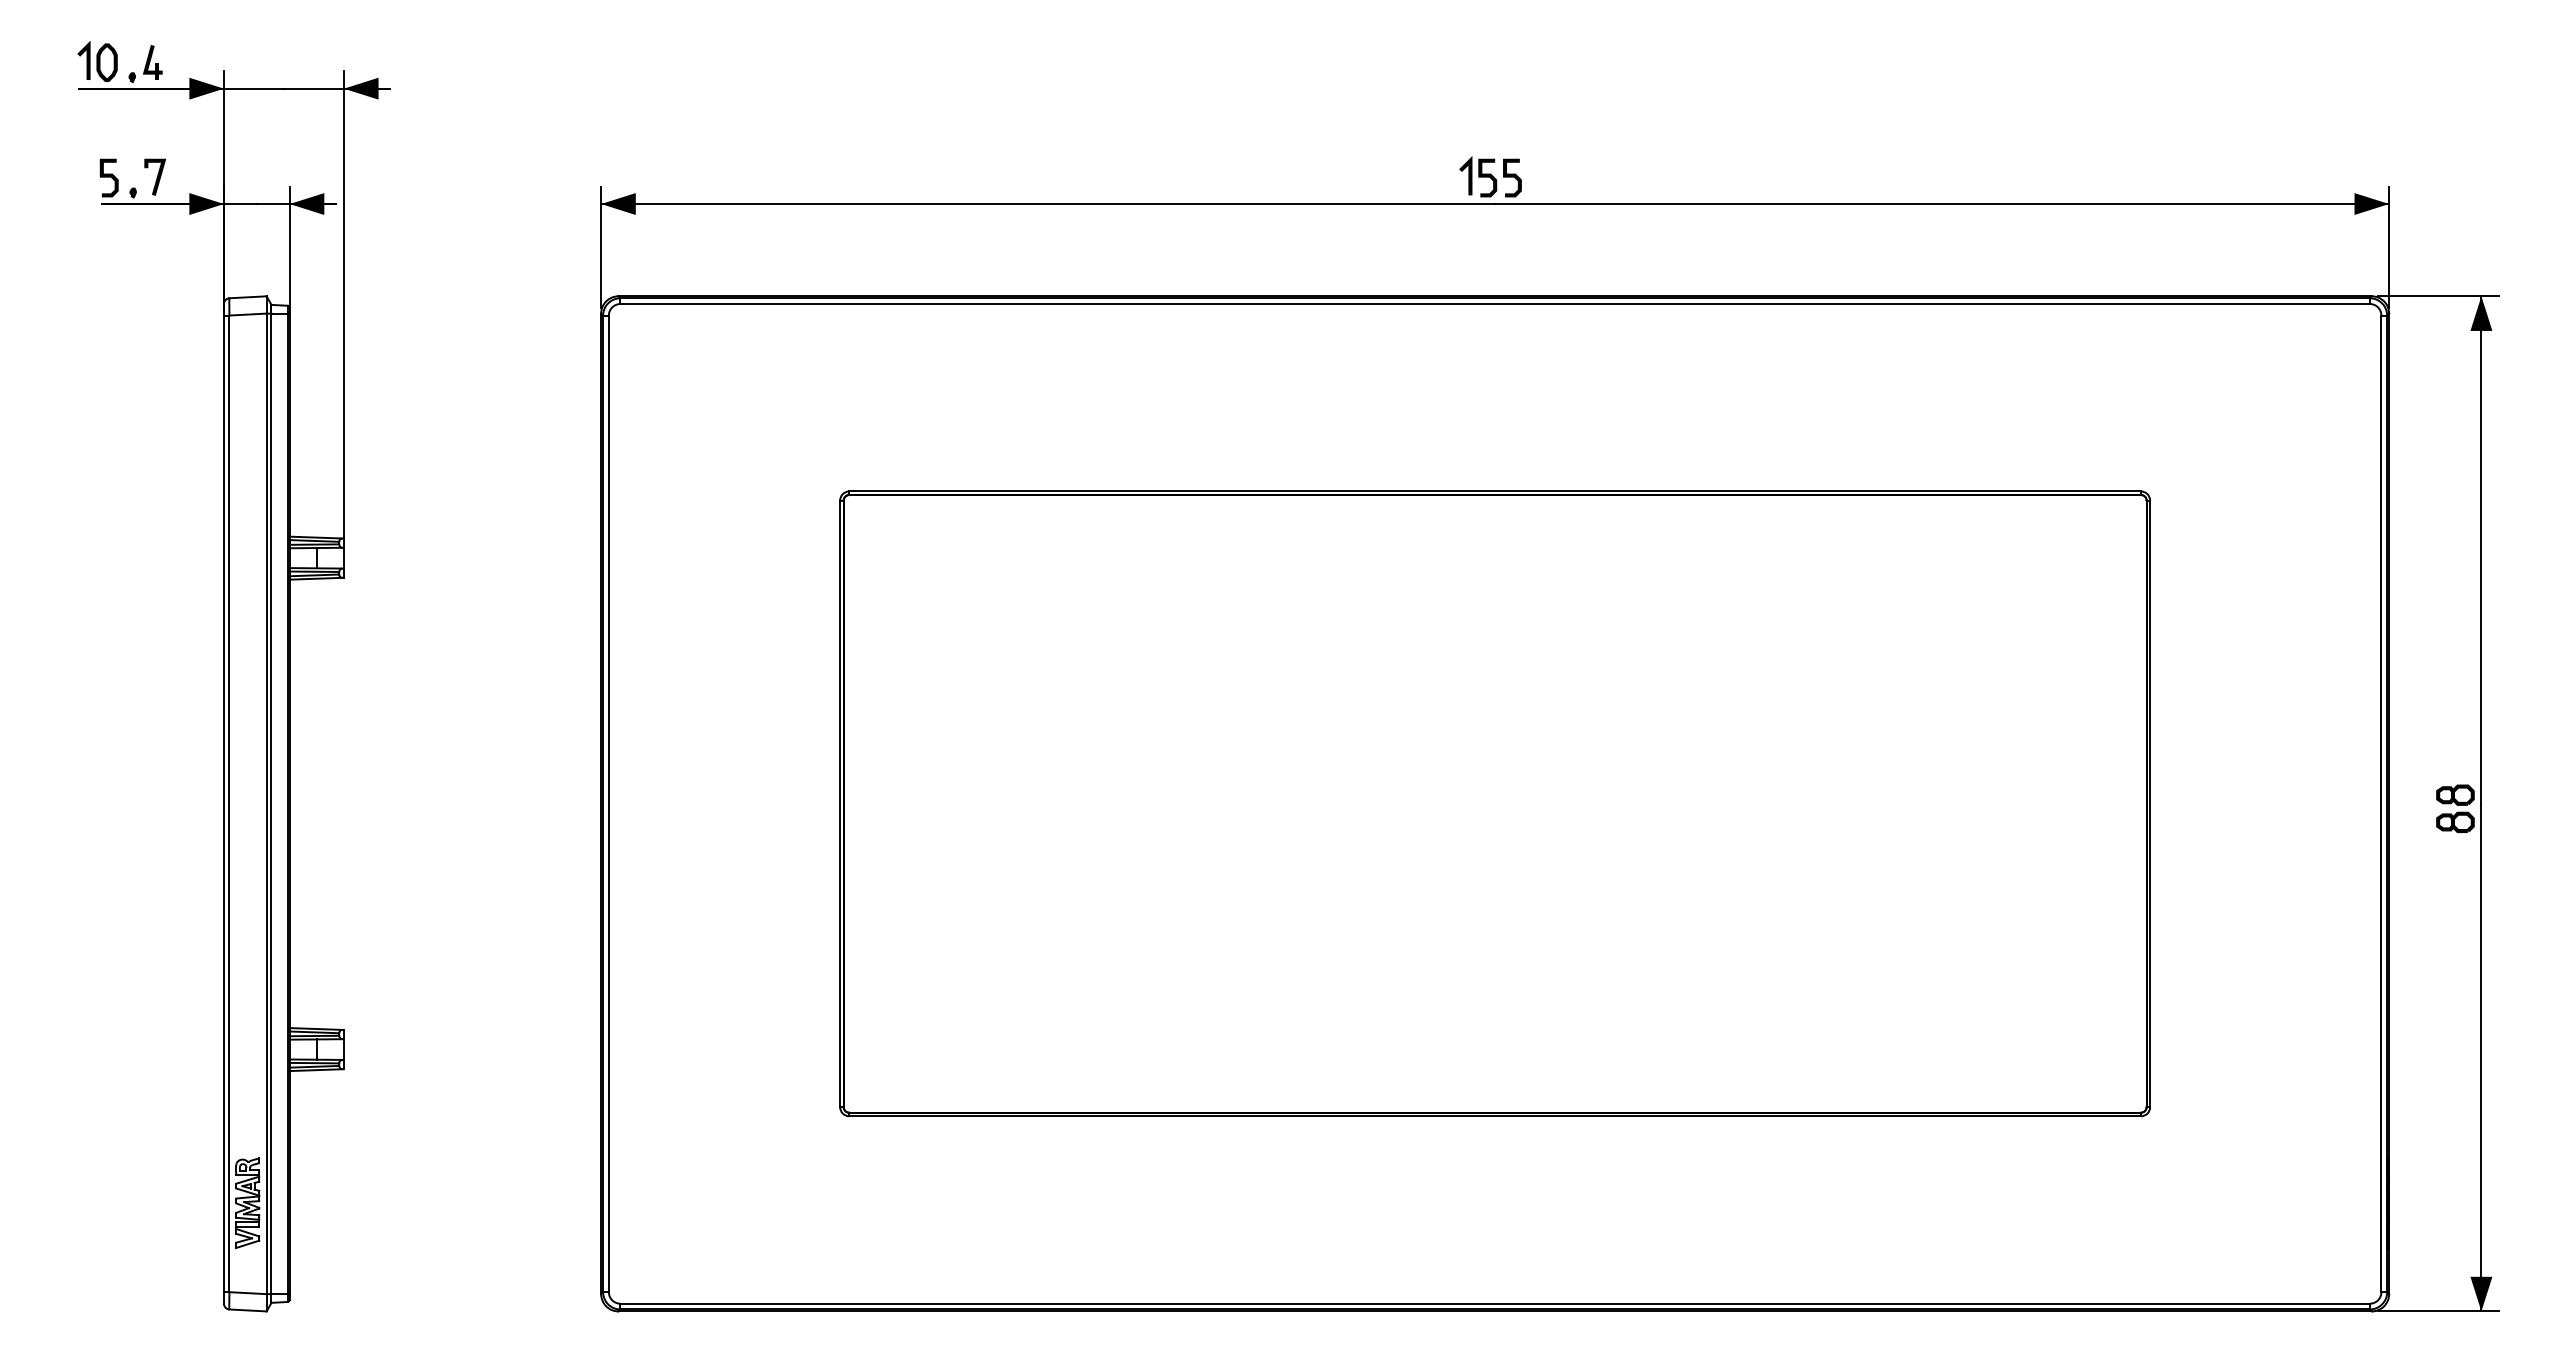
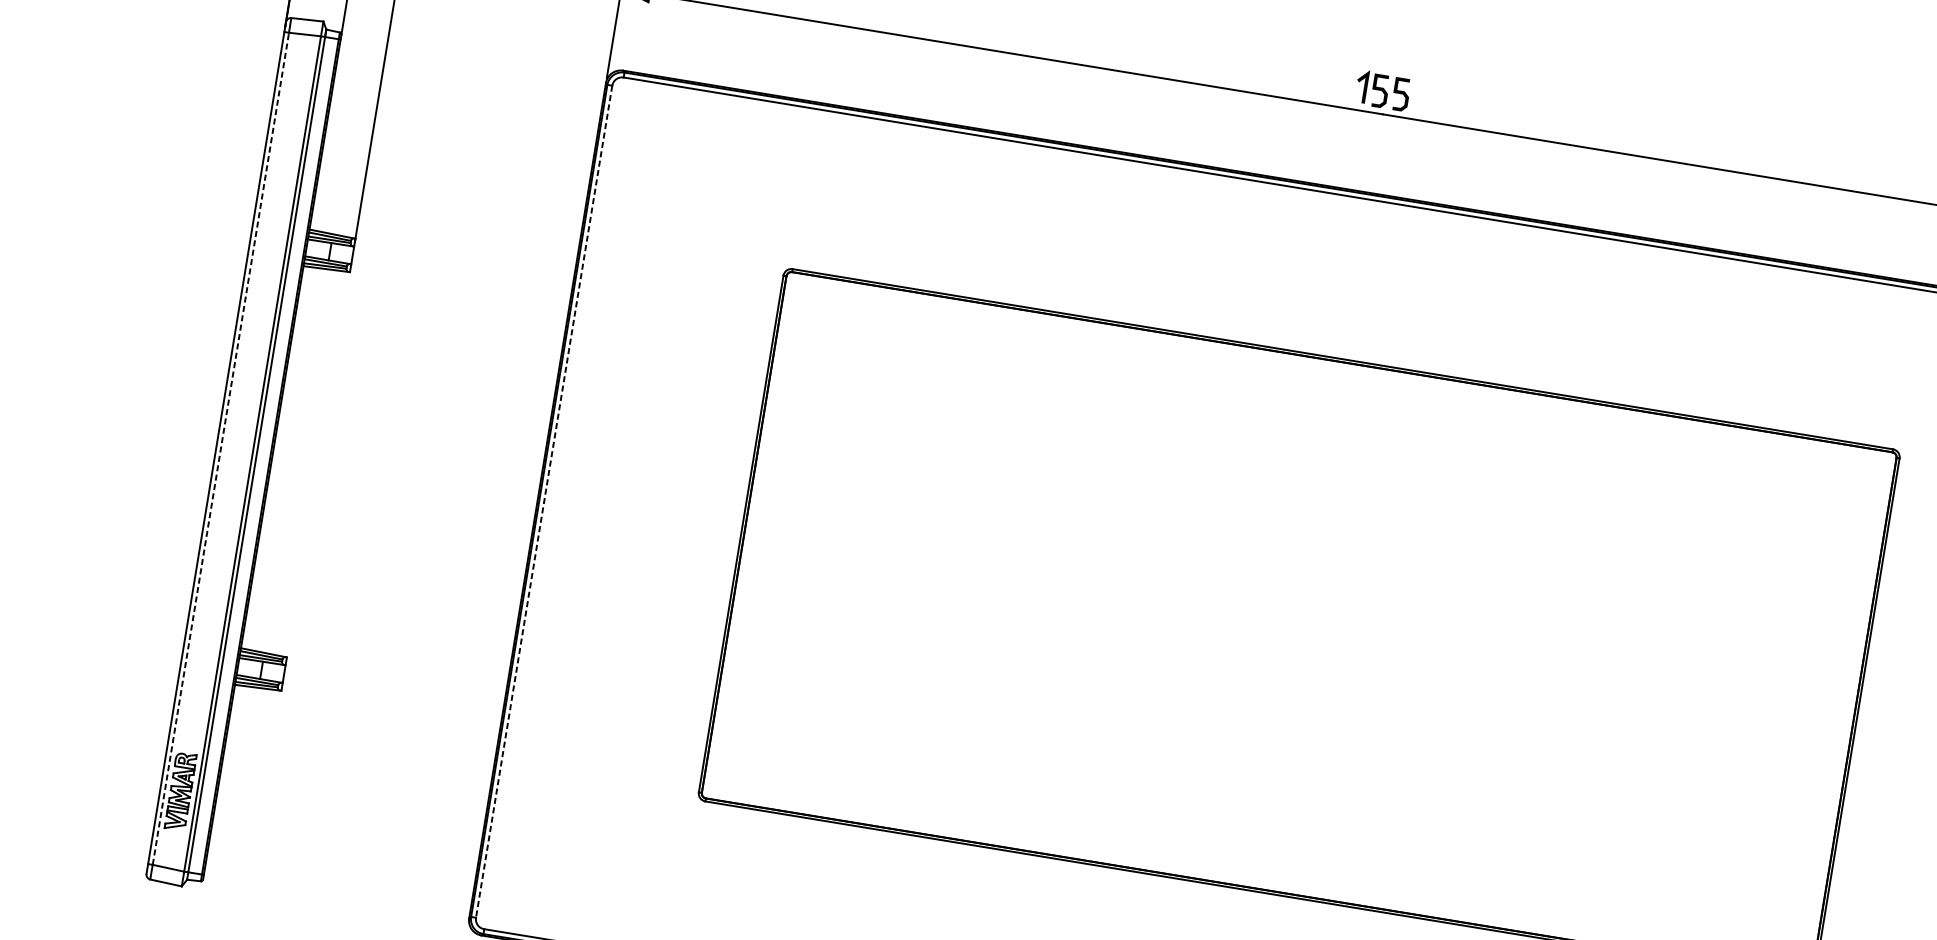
line: (229, 803) -> (221, 448), solid -> dashed
line: (608, 804) -> (543, 502), solid -> dashed

